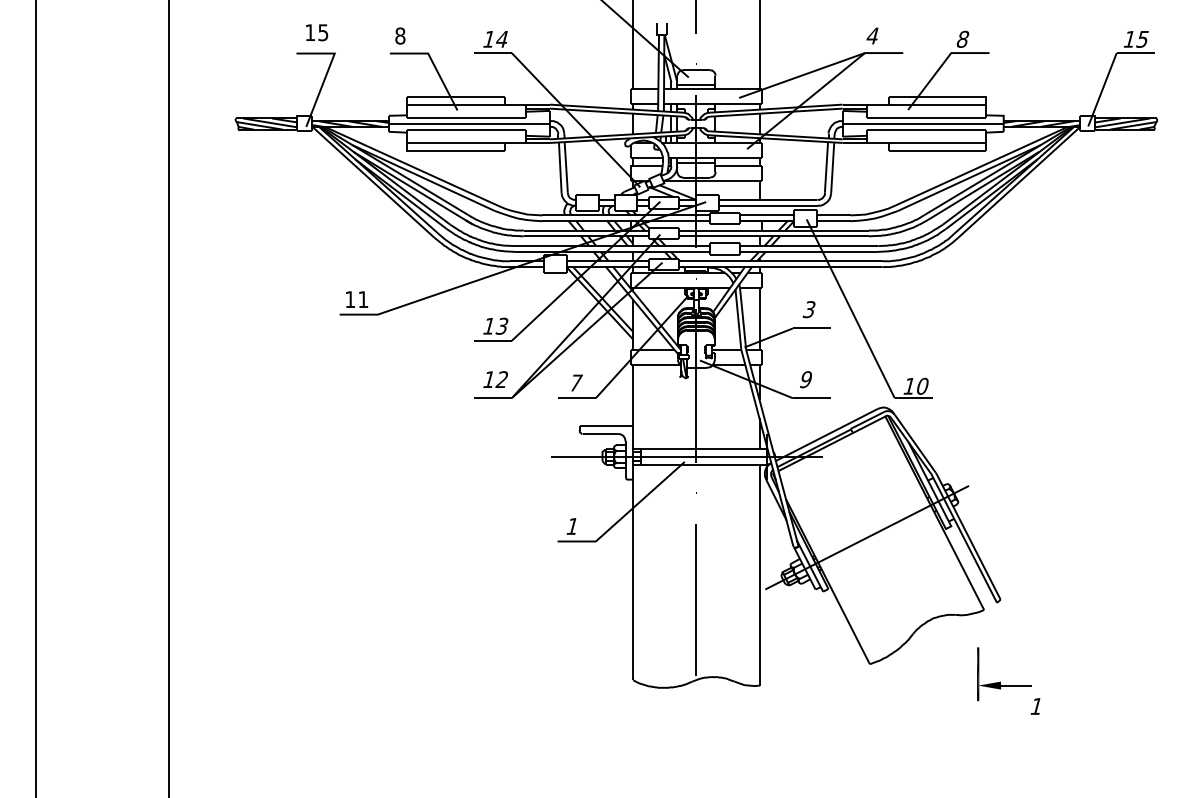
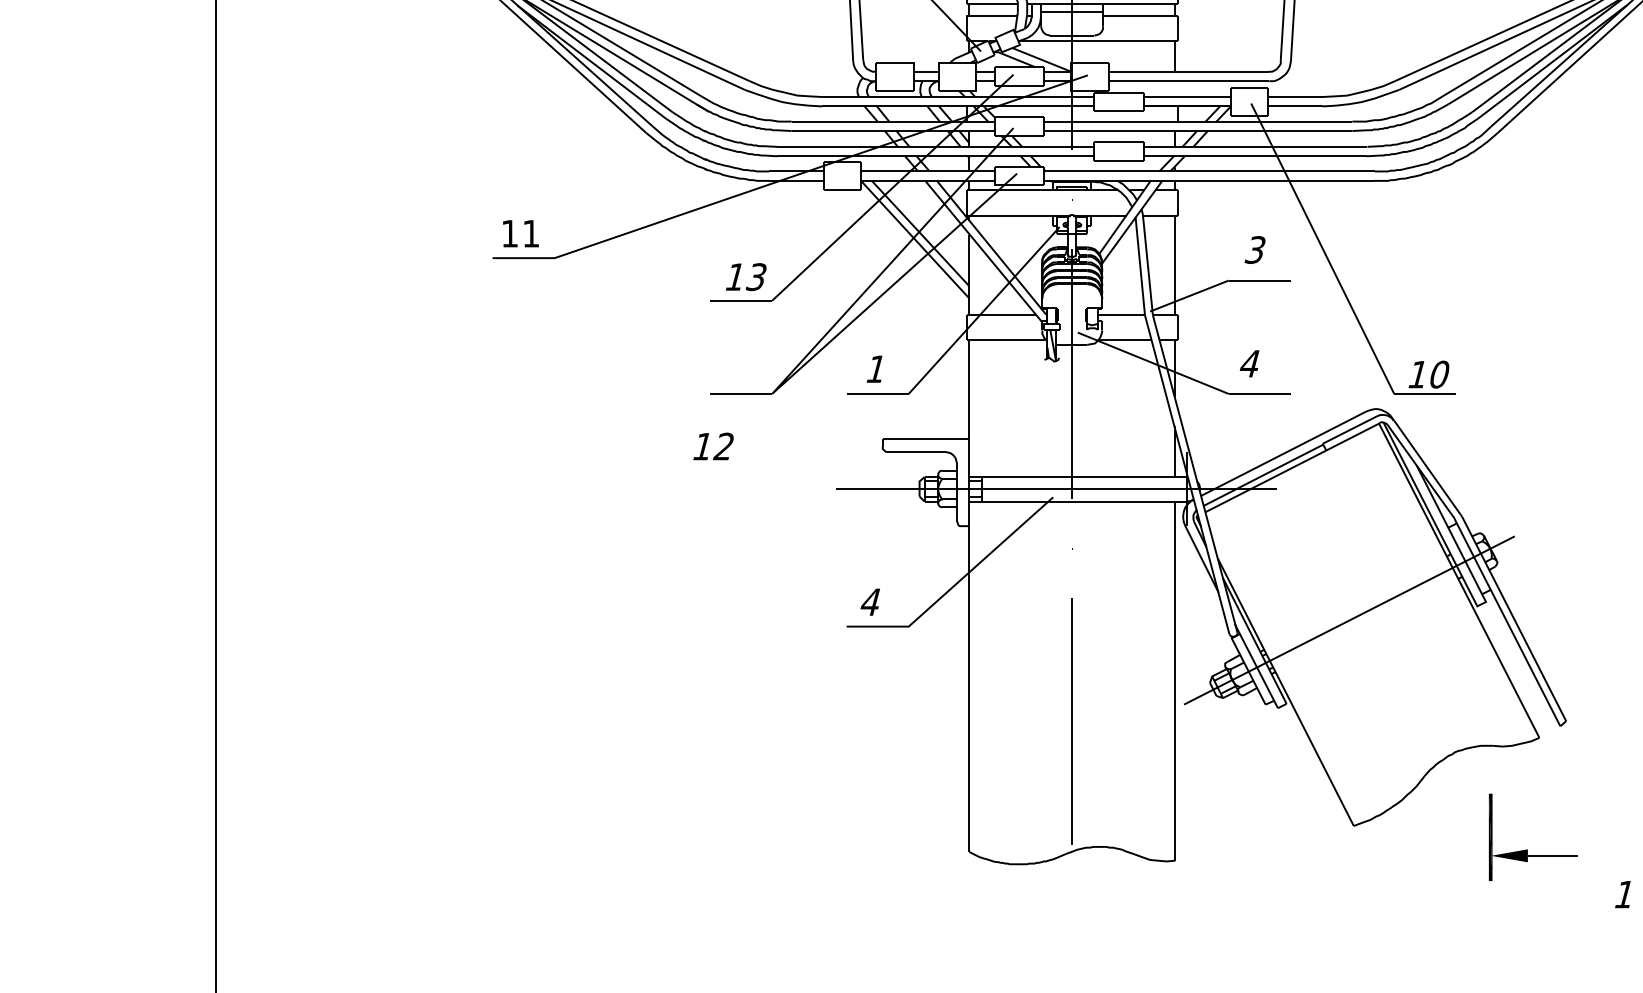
text: (495, 379) -> (713, 446), moved
text: (805, 379) -> (1249, 363), 9 -> 4
text: (576, 382) -> (877, 368), 7 -> 1
text: (572, 526) -> (870, 602), 1 -> 4
part: (1000, 681) -> (1526, 849), moved

